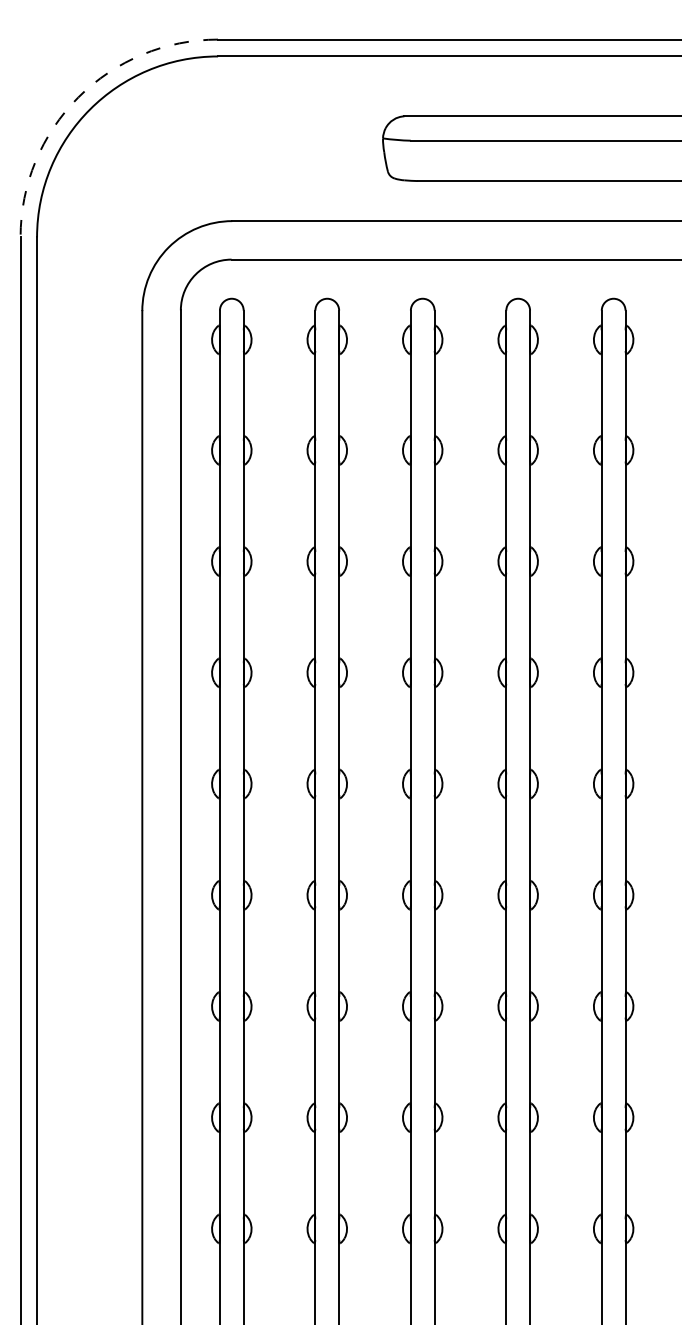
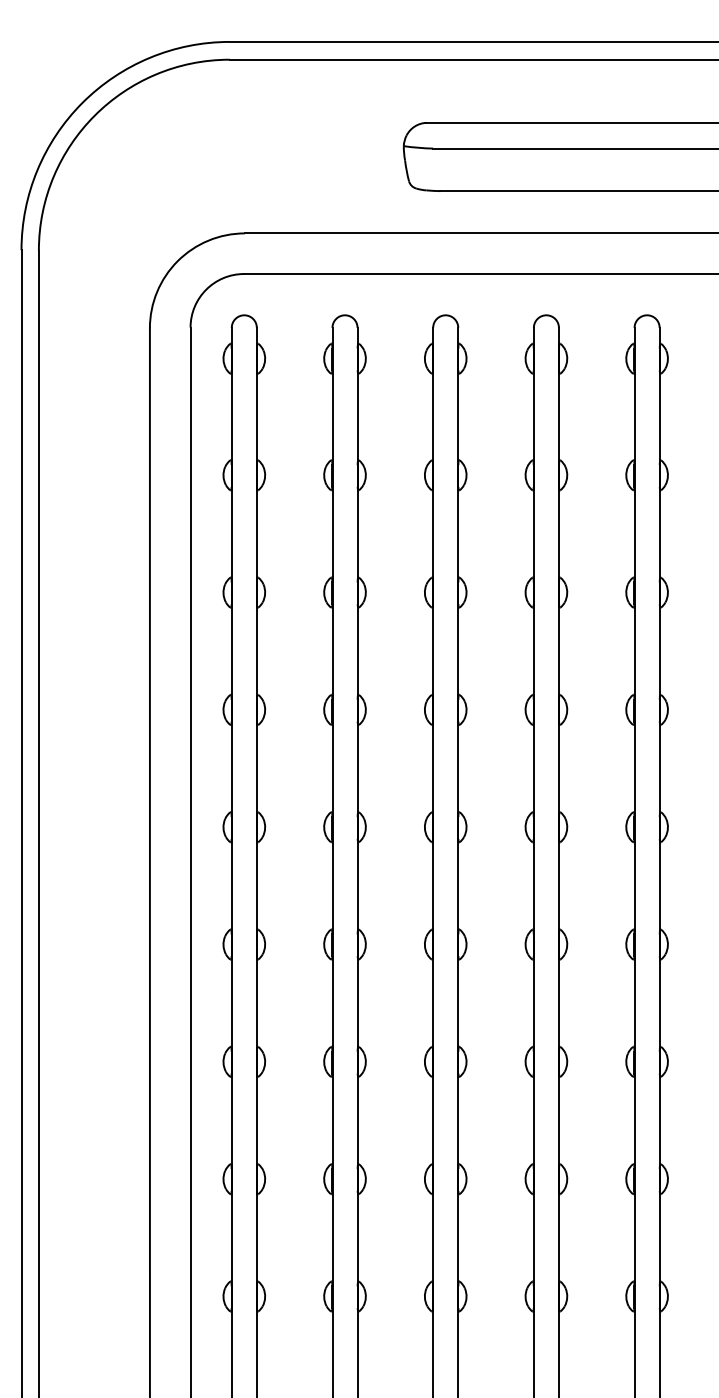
arc: (78, 97) -> (82, 102), dashed -> solid

